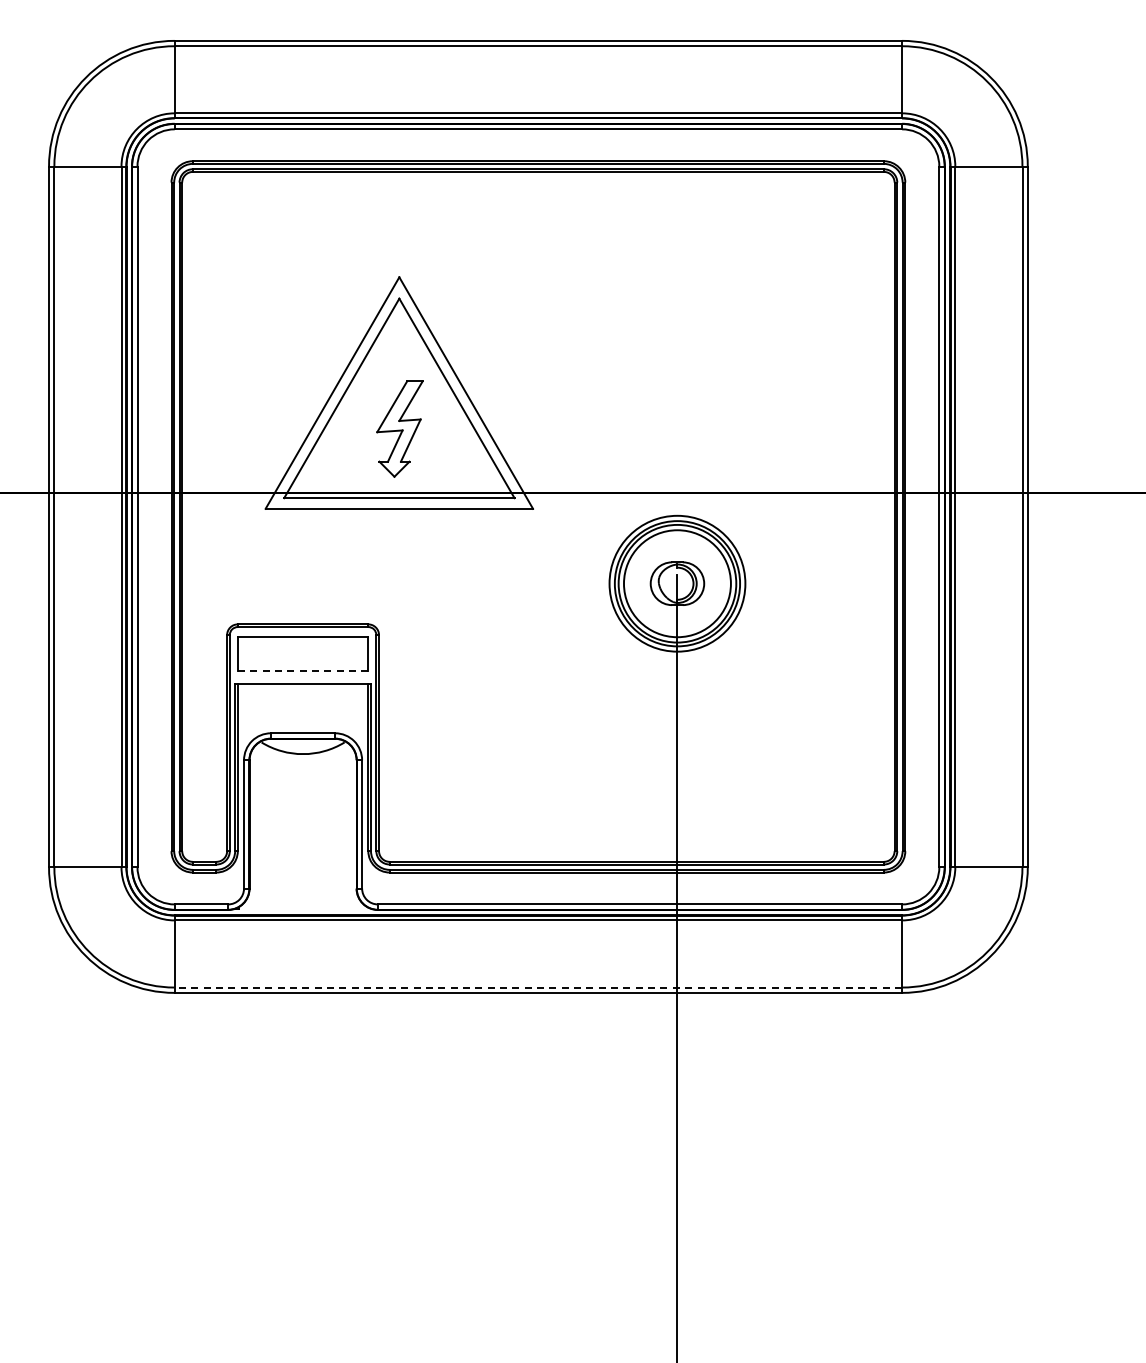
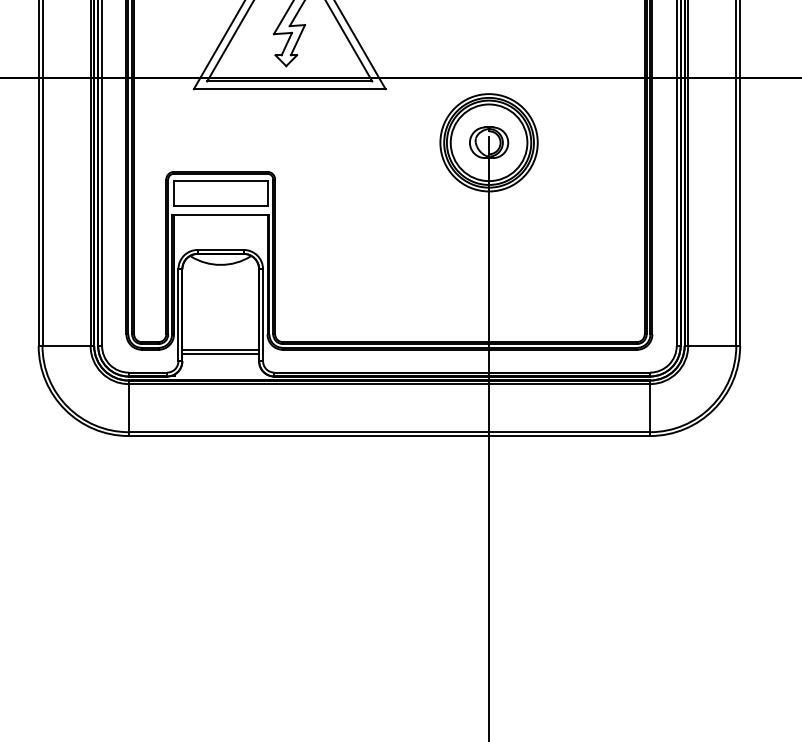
line: (303, 671) -> (221, 205), dashed -> solid
line: (302, 873) -> (220, 350), added
line: (302, 878) -> (220, 354), added
line: (538, 987) -> (389, 432), dashed -> solid

